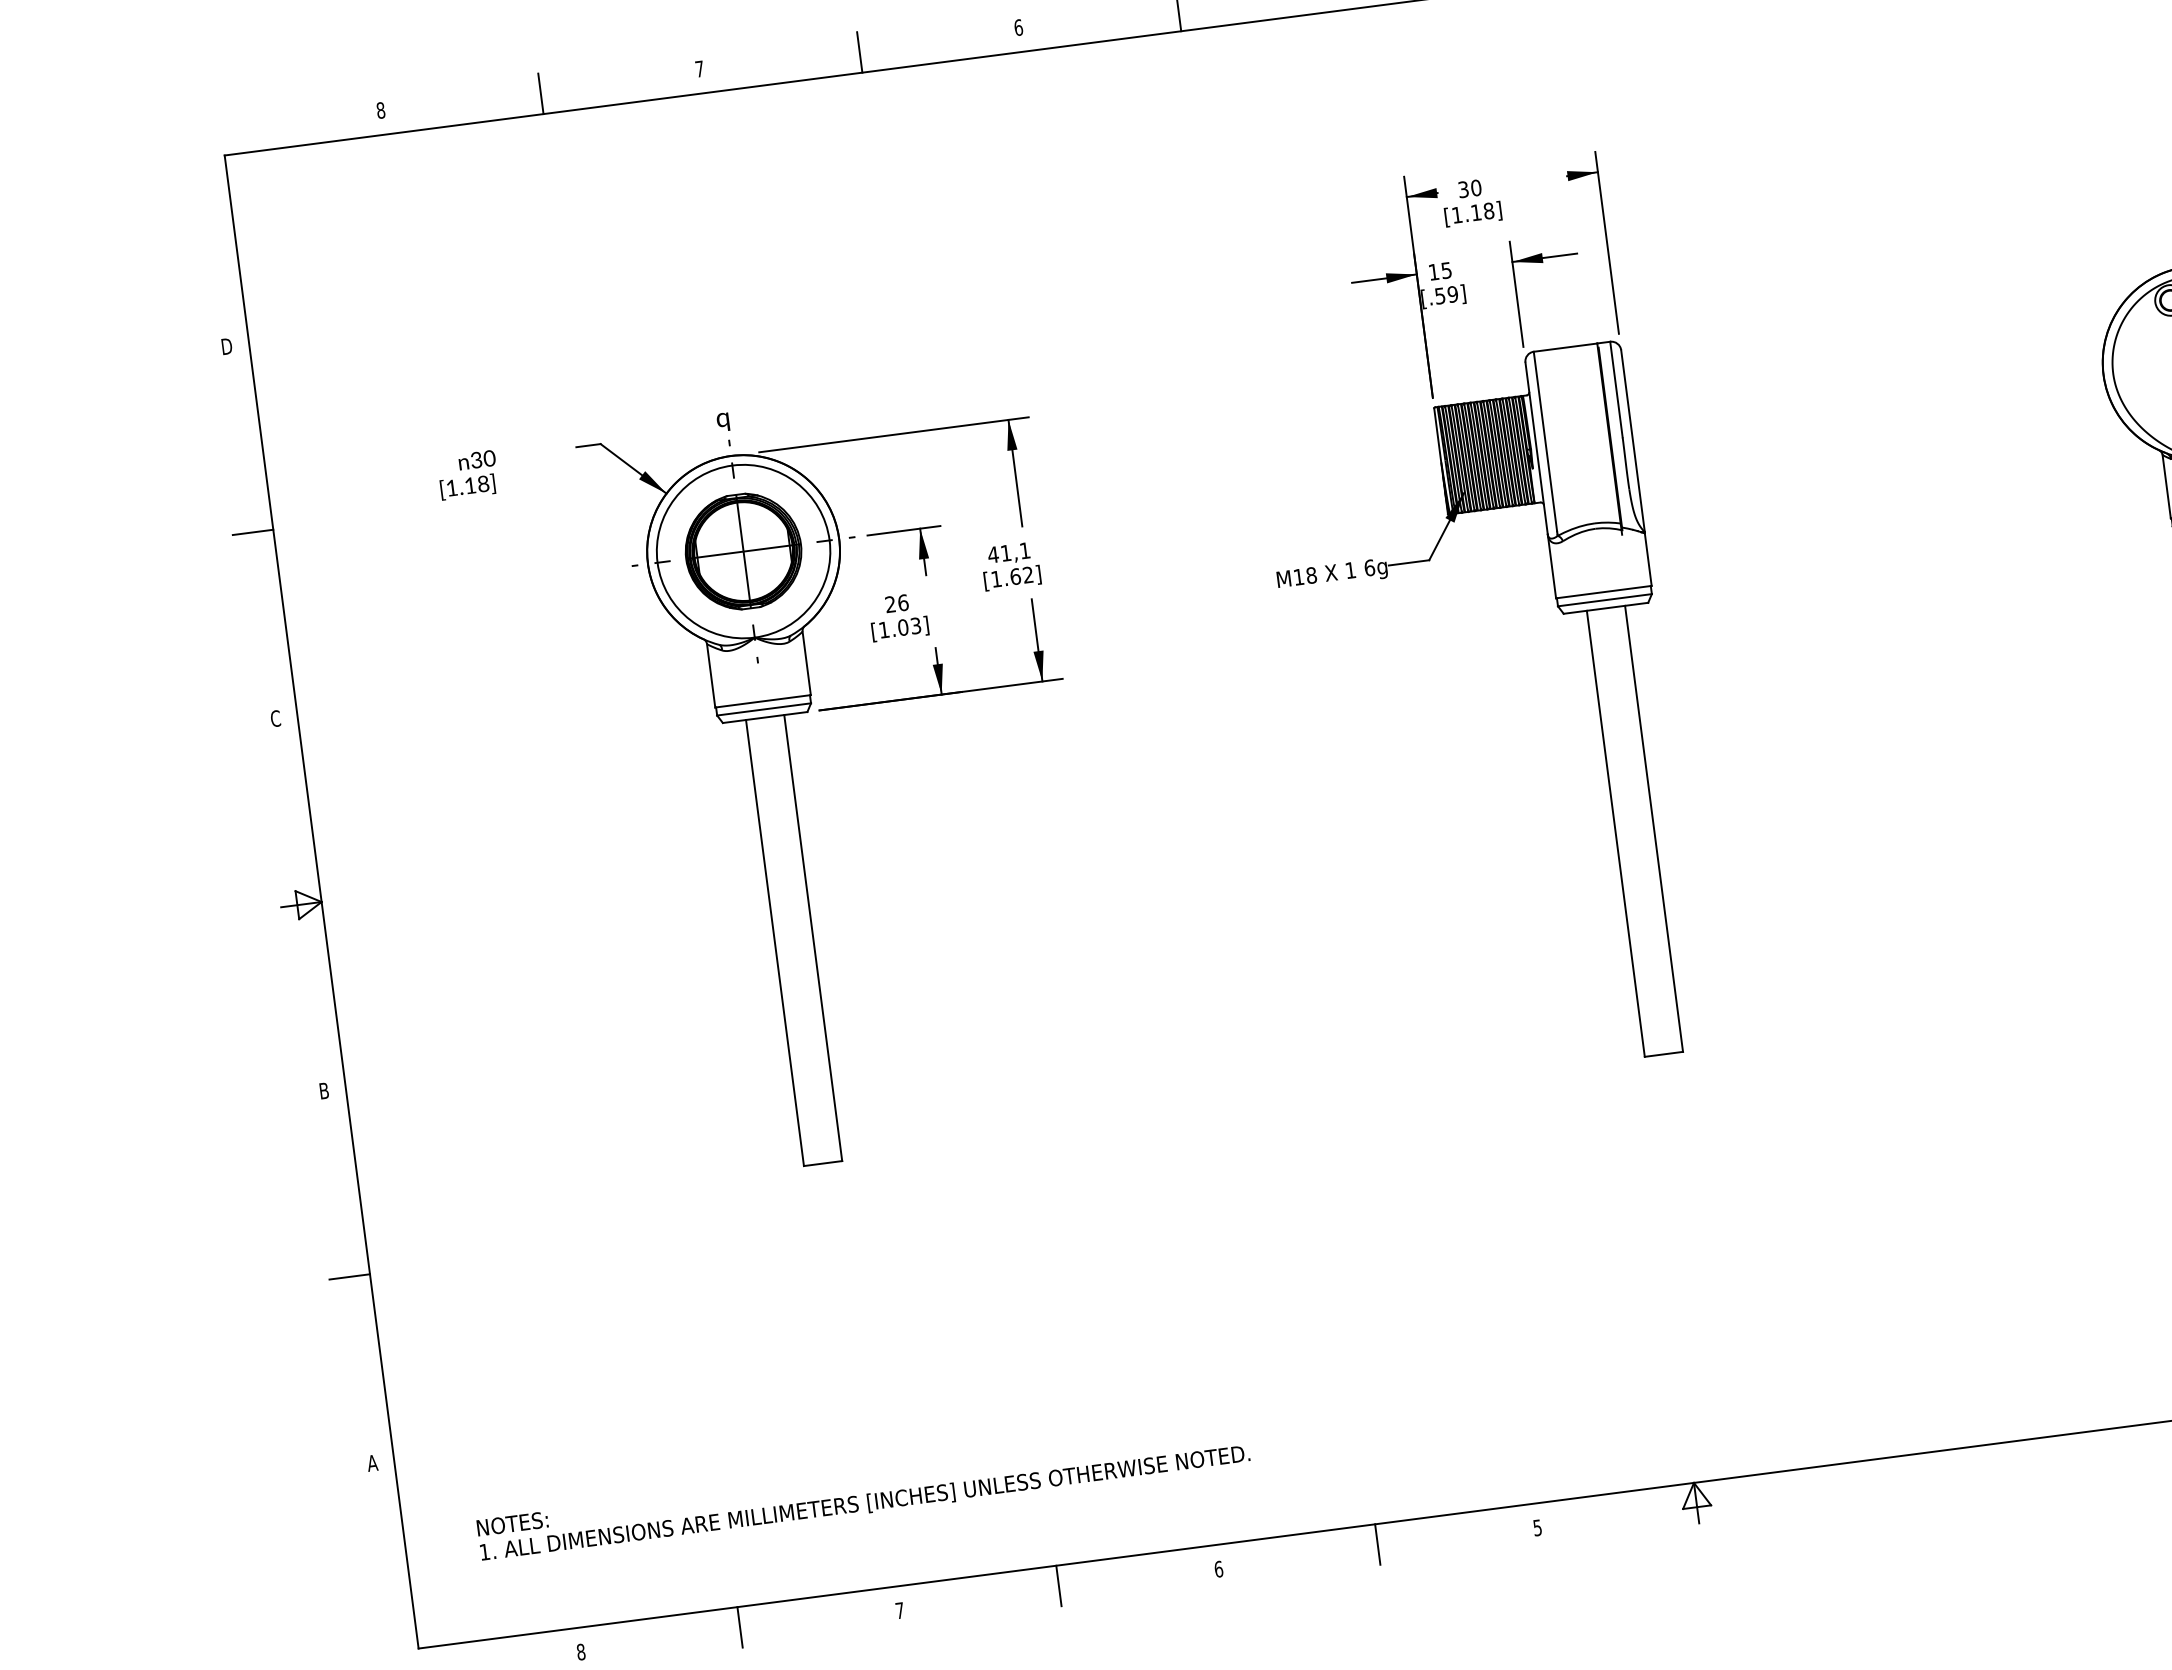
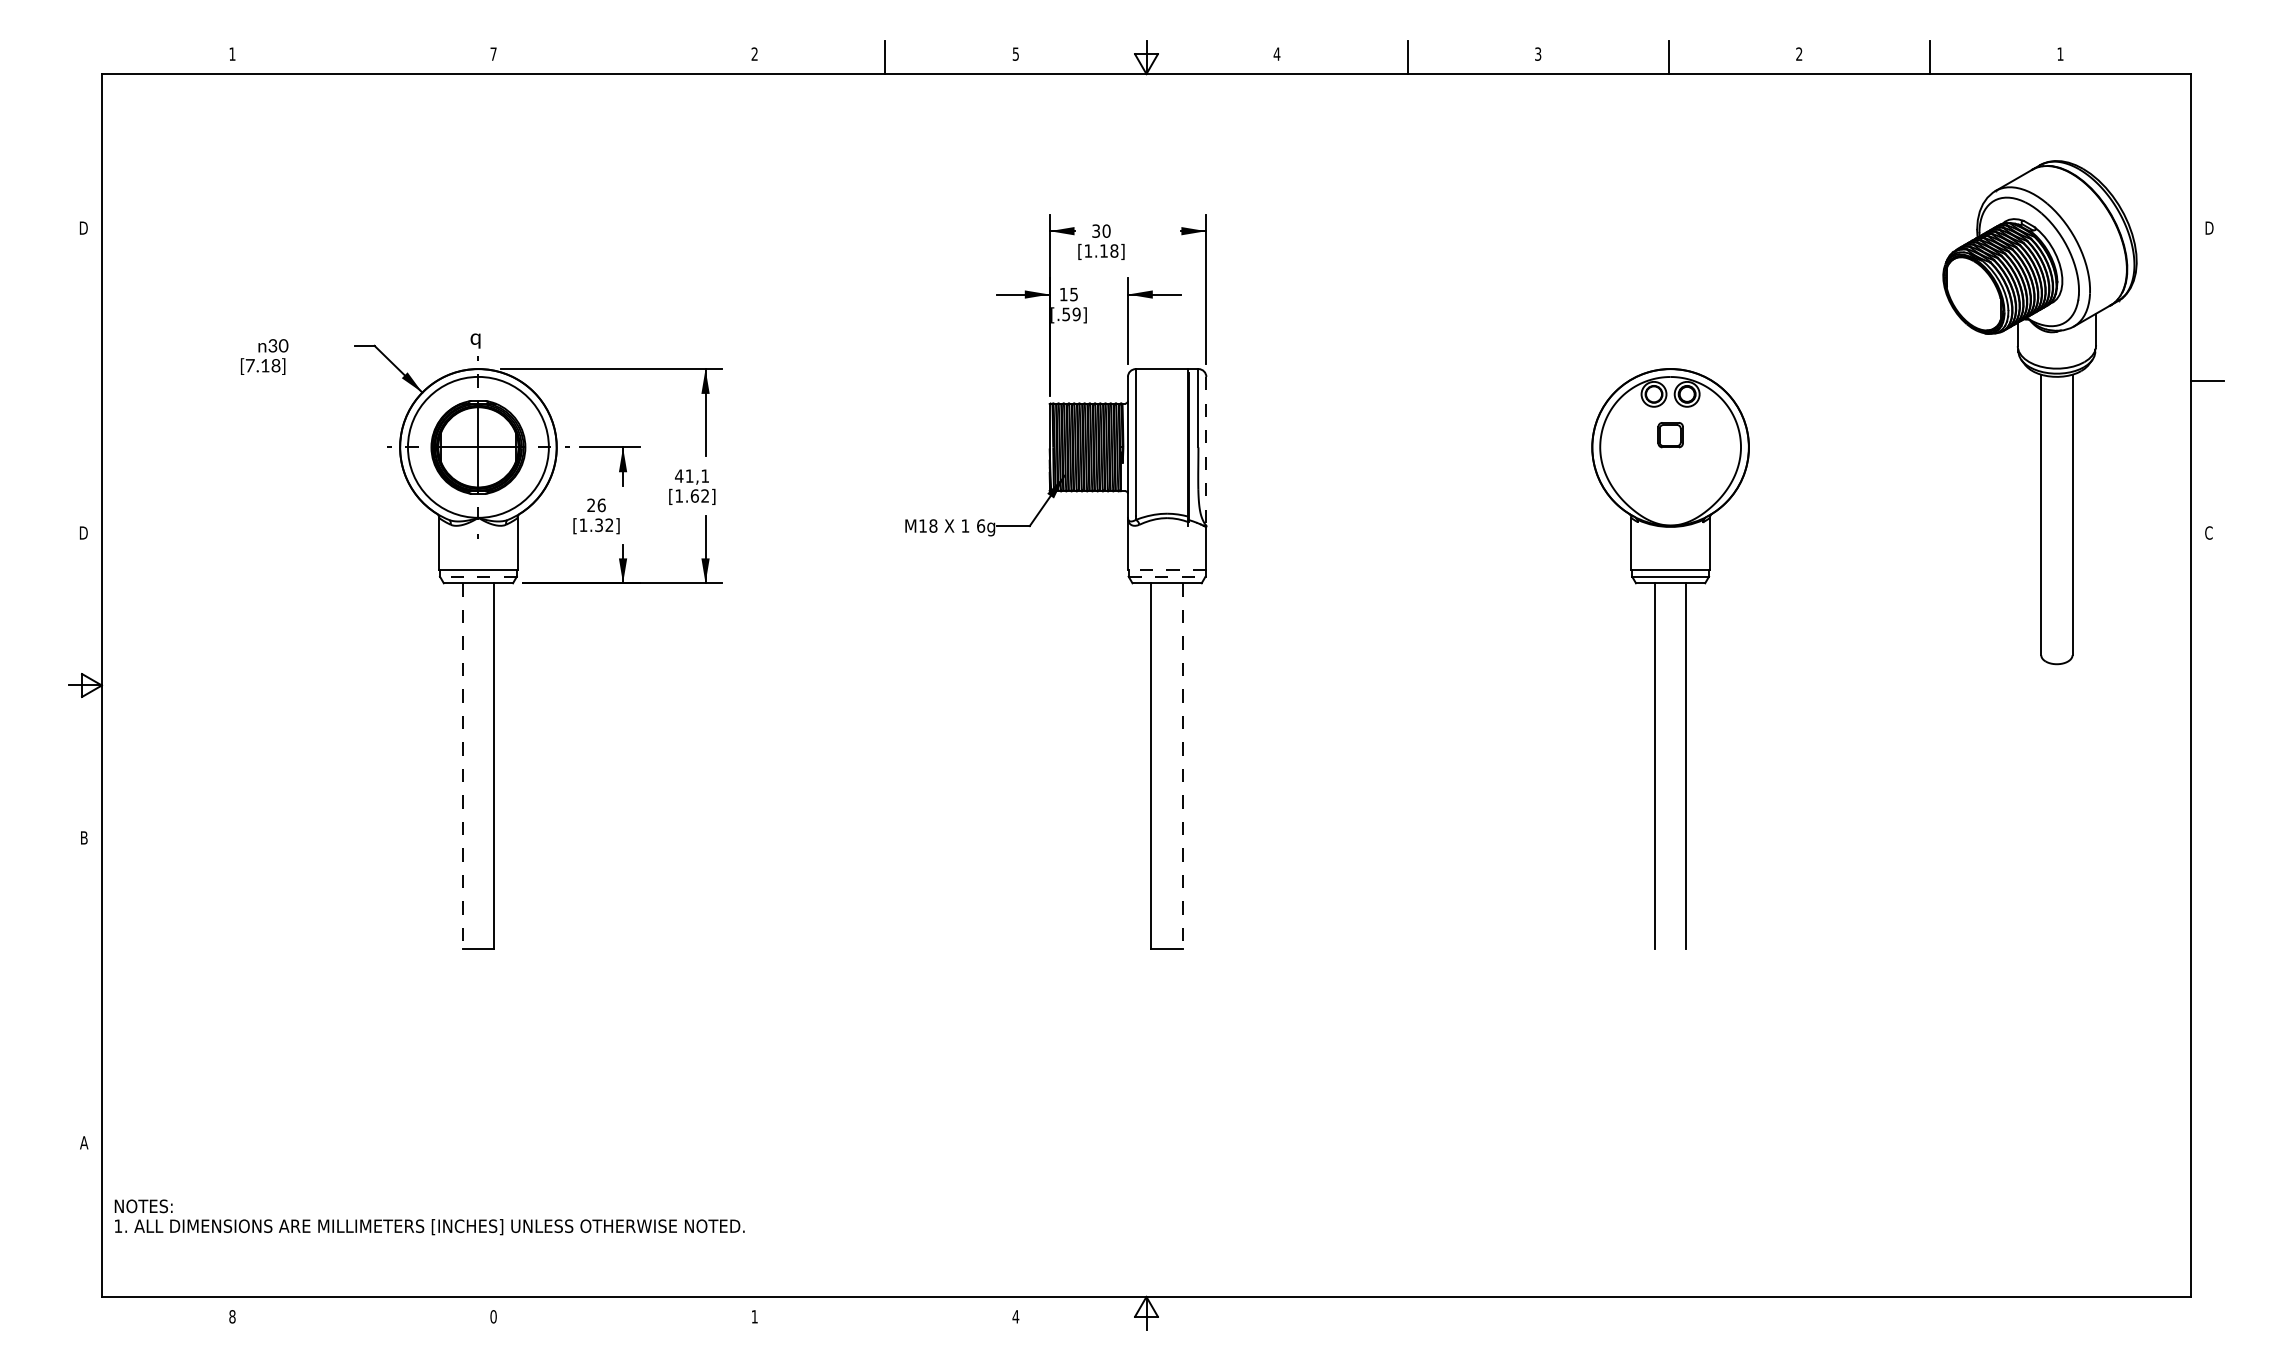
text: (1018, 26) -> (754, 53), 6 -> 2
line: (860, 52) -> (624, 57), removed
line: (541, 93) -> (363, 57), removed
text: (380, 109) -> (232, 53), 8 -> 1
line: (1633, 441) -> (1206, 451), solid -> dashed
text: (451, 487) -> (249, 365), [1.18] -> [7.18]
line: (252, 532) -> (84, 380), removed
line: (1603, 592) -> (1166, 570), solid -> dashed
line: (1605, 599) -> (1167, 576), solid -> dashed
text: (909, 626) -> (604, 525), [1.03] -> [1.32]
line: (762, 709) -> (477, 576), solid -> dashed
text: (274, 718) -> (83, 532), C -> D
line: (1653, 828) -> (1182, 765), solid -> dashed
line: (774, 942) -> (462, 765), solid -> dashed
line: (348, 1277) -> (84, 990), removed
text: (863, 1492) -> (429, 1217), moved
text: (1537, 1527) -> (1015, 1316), 5 -> 4
line: (1377, 1544) -> (885, 1313), removed
text: (1218, 1568) -> (754, 1316), 6 -> 1
line: (1059, 1585) -> (624, 1313), removed
text: (899, 1610) -> (493, 1316), 7 -> 0
line: (740, 1627) -> (363, 1313), removed

